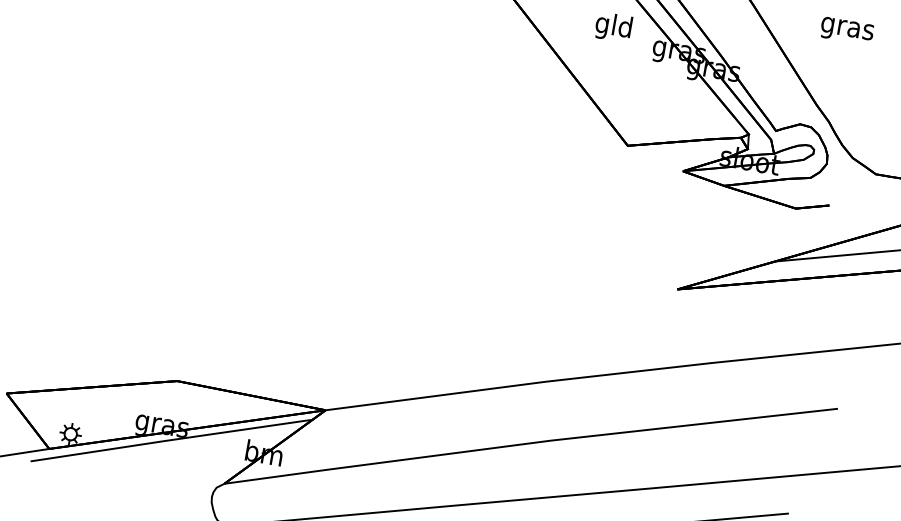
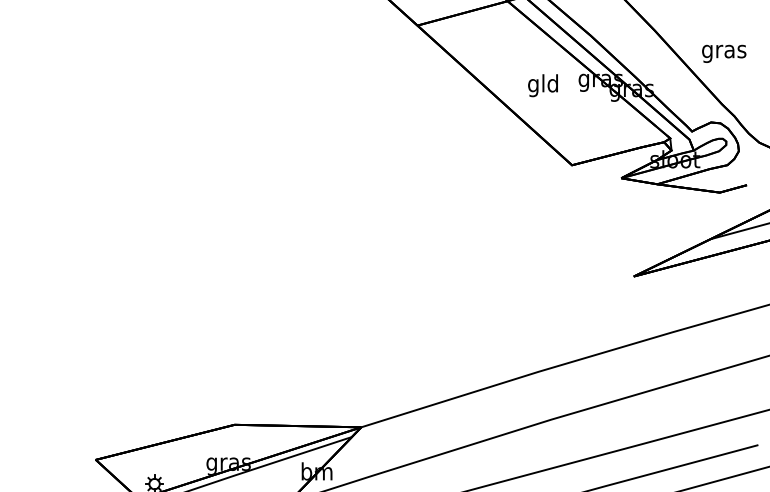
text: (612, 27) -> (542, 85), moved
text: (847, 30) -> (724, 53), moved

